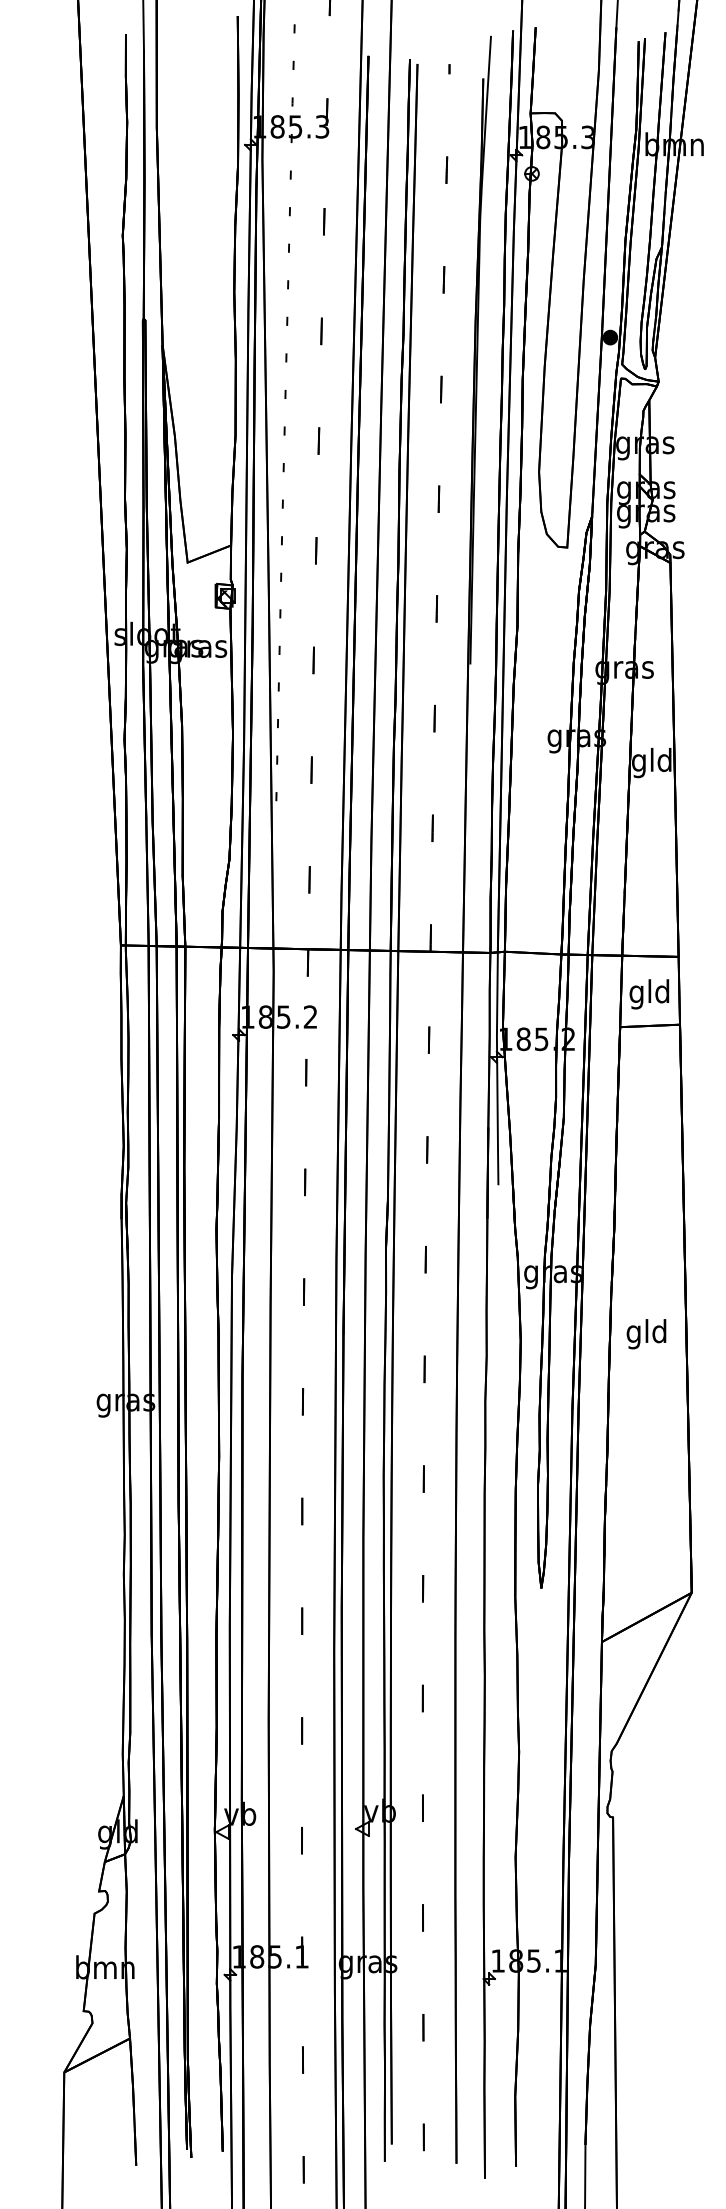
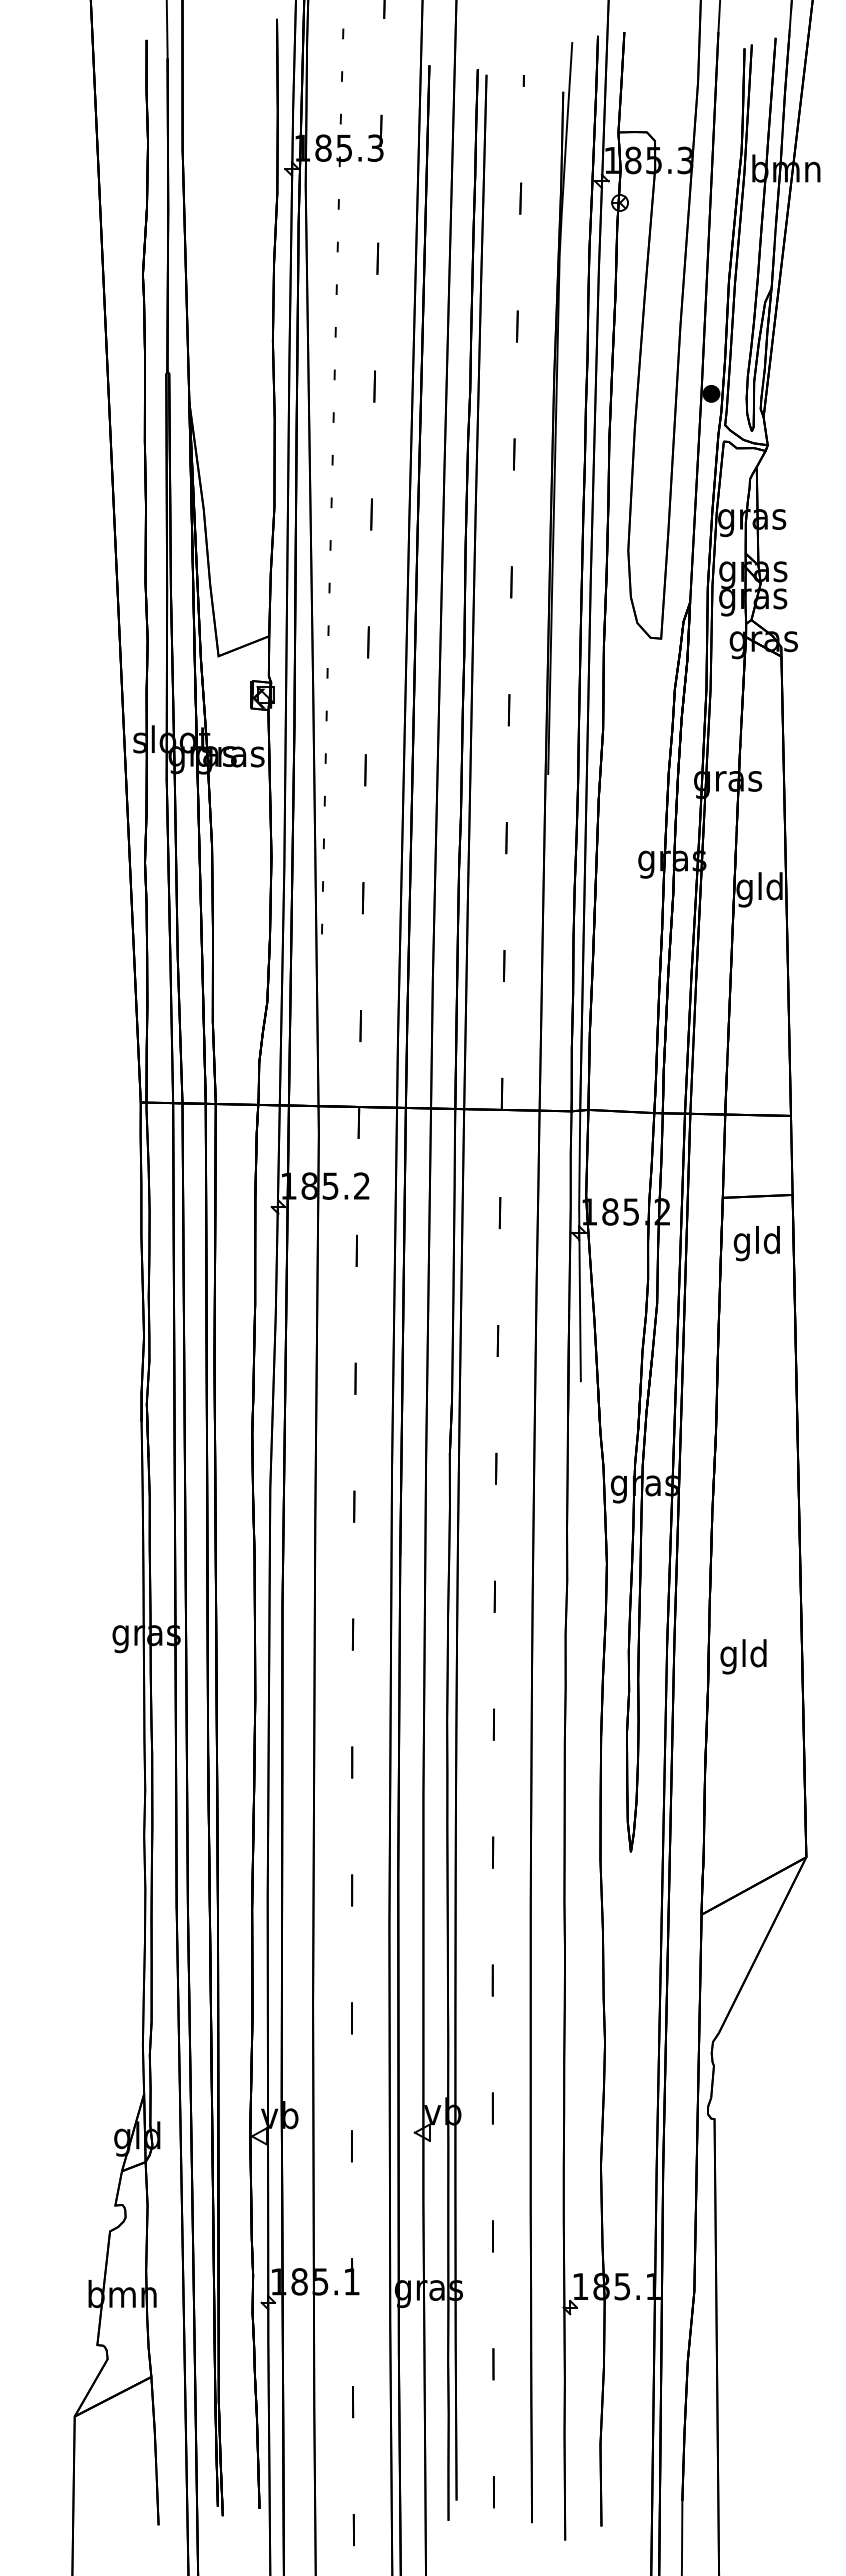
text: (649, 994) -> (756, 1243), moved
text: (646, 1333) -> (743, 1656), moved

